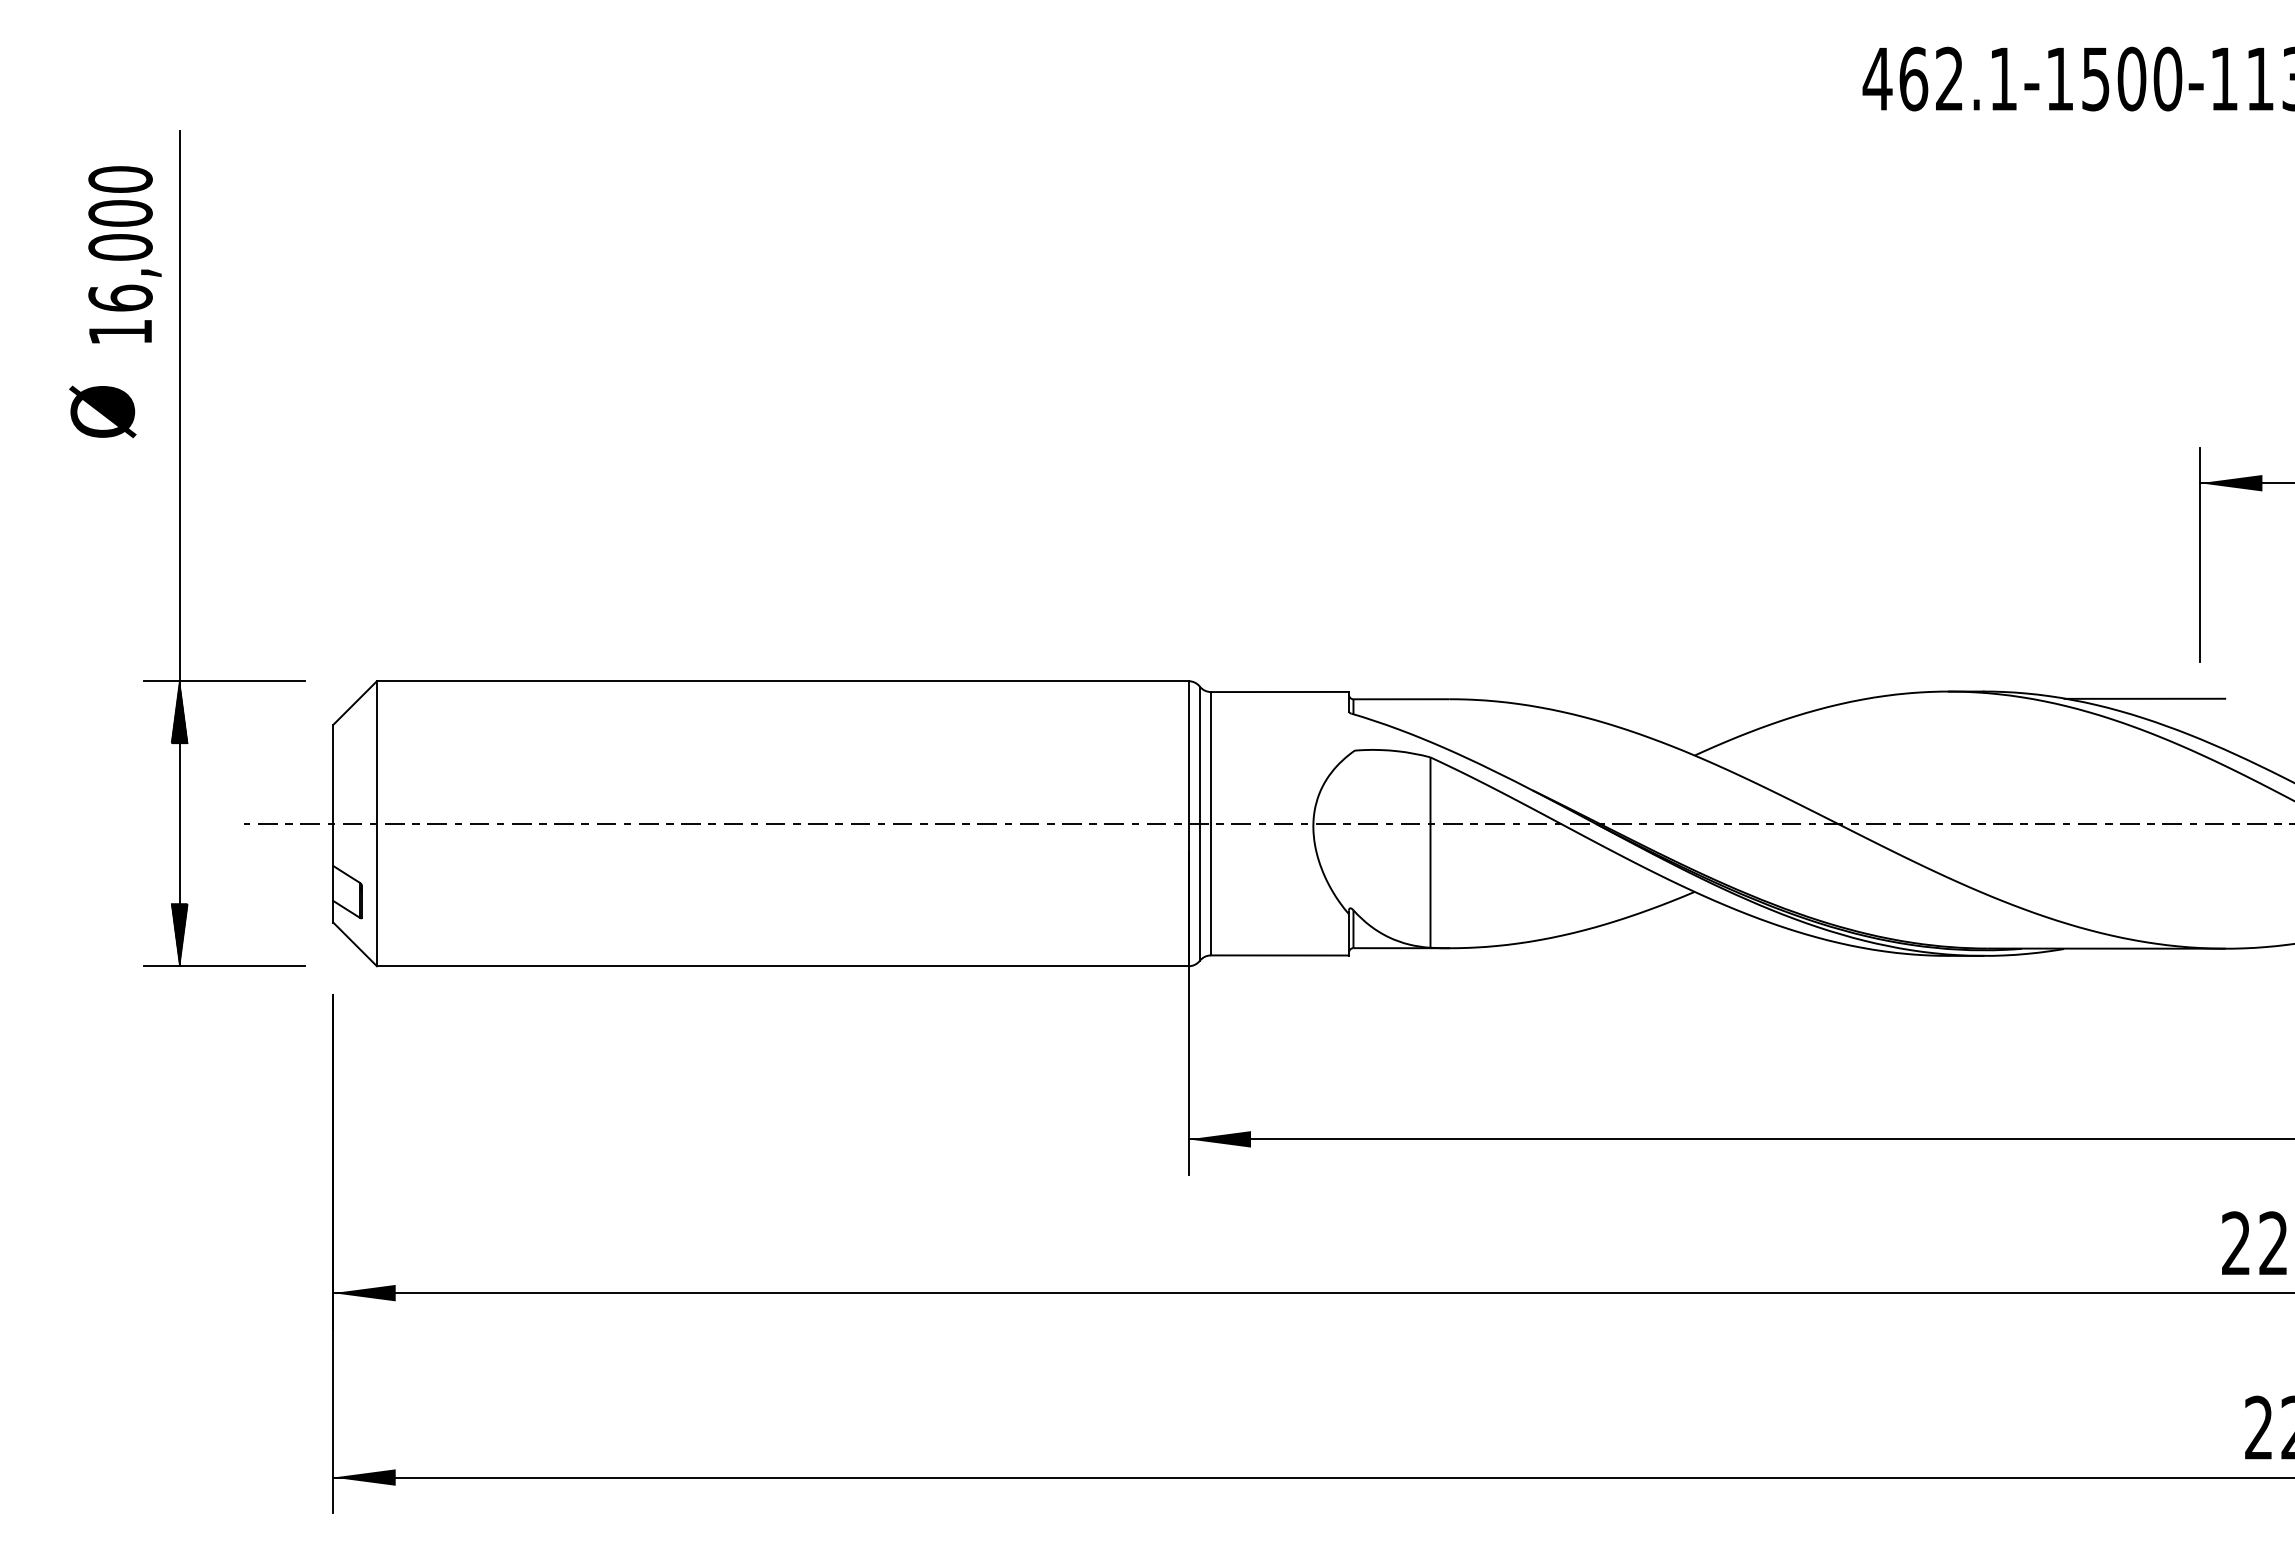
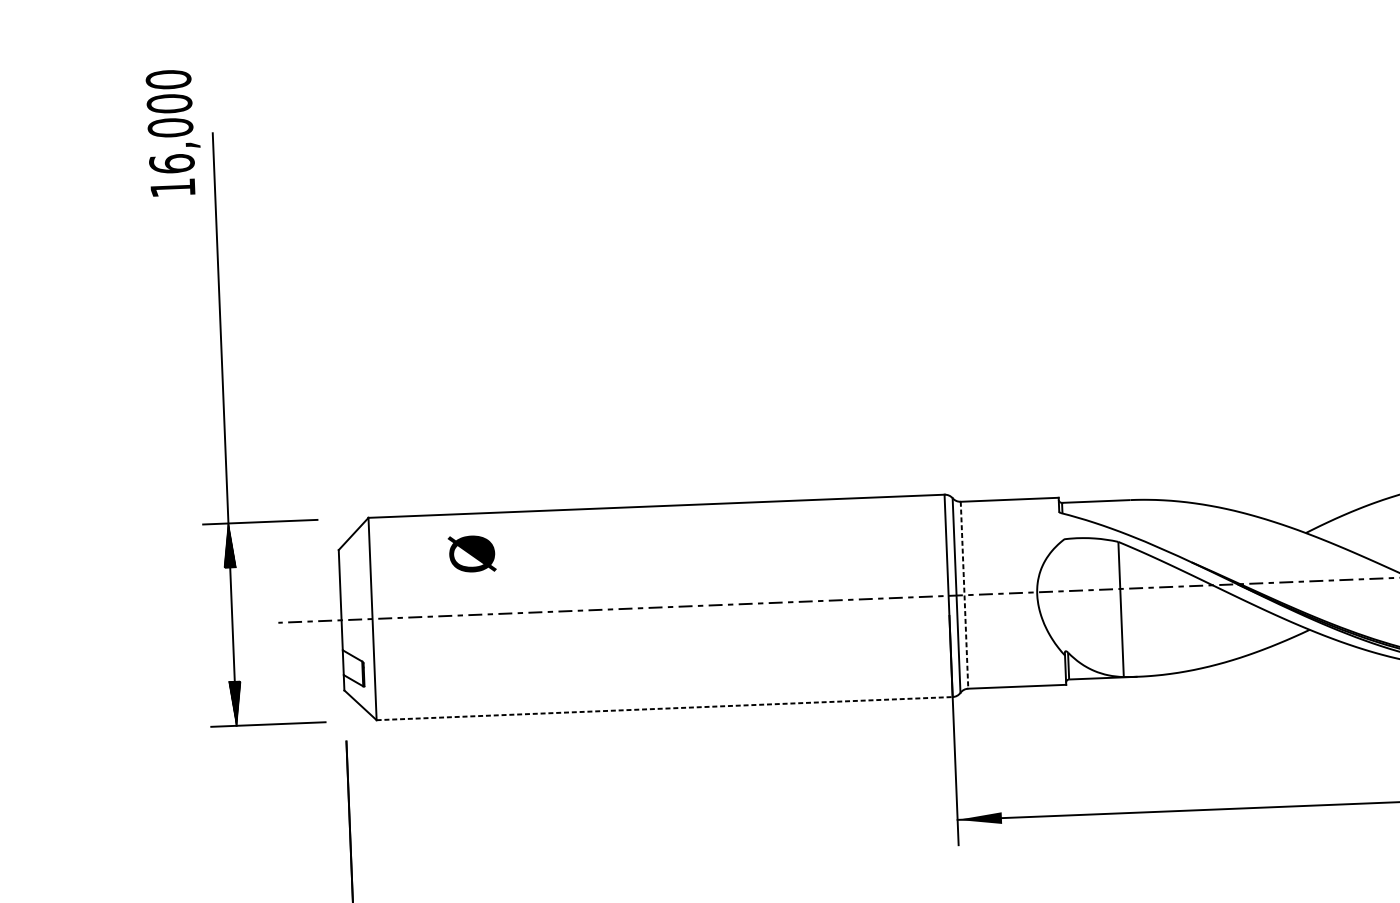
text: (124, 254) -> (173, 132), moved
text: (102, 411) -> (471, 553), moved
line: (1211, 823) -> (964, 595), solid -> dashed
line: (782, 966) -> (664, 708), solid -> dashed

